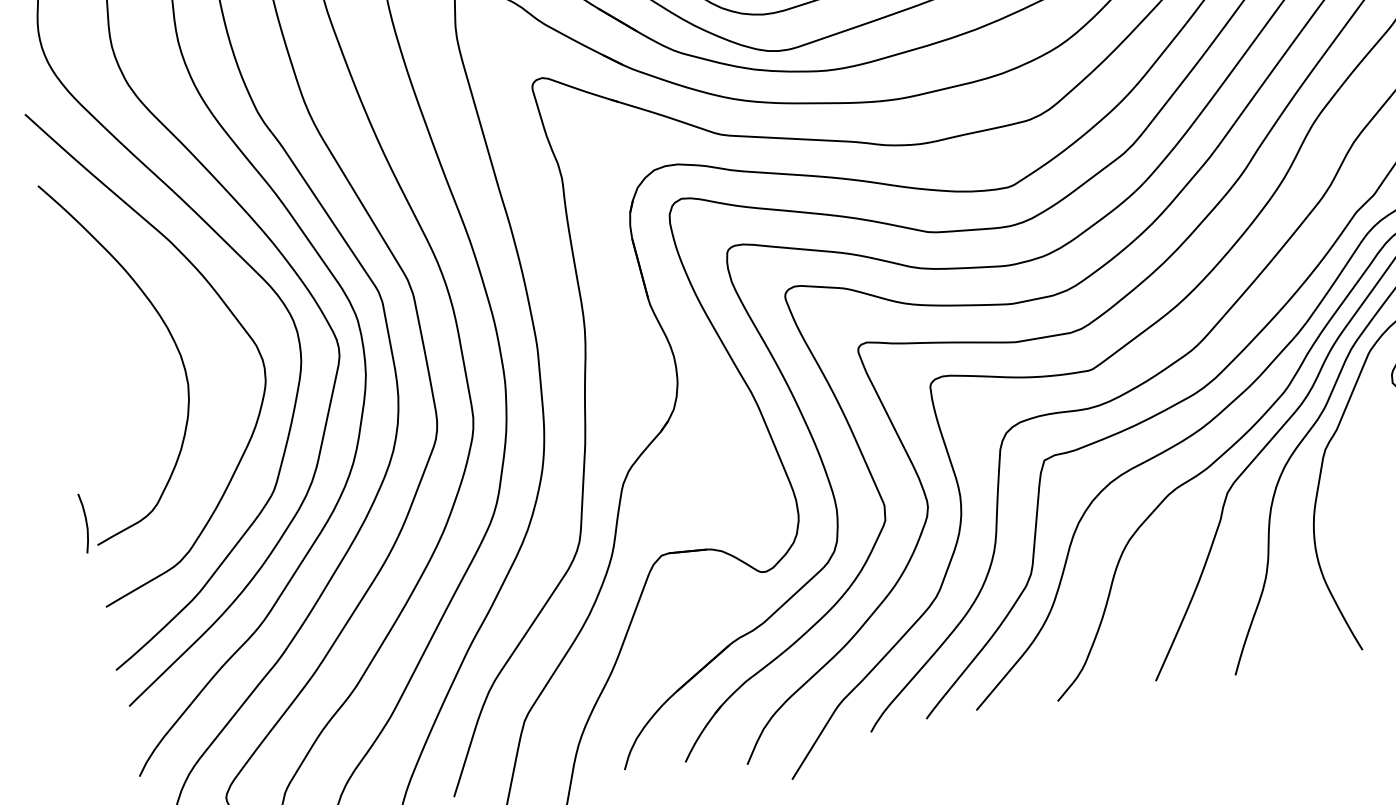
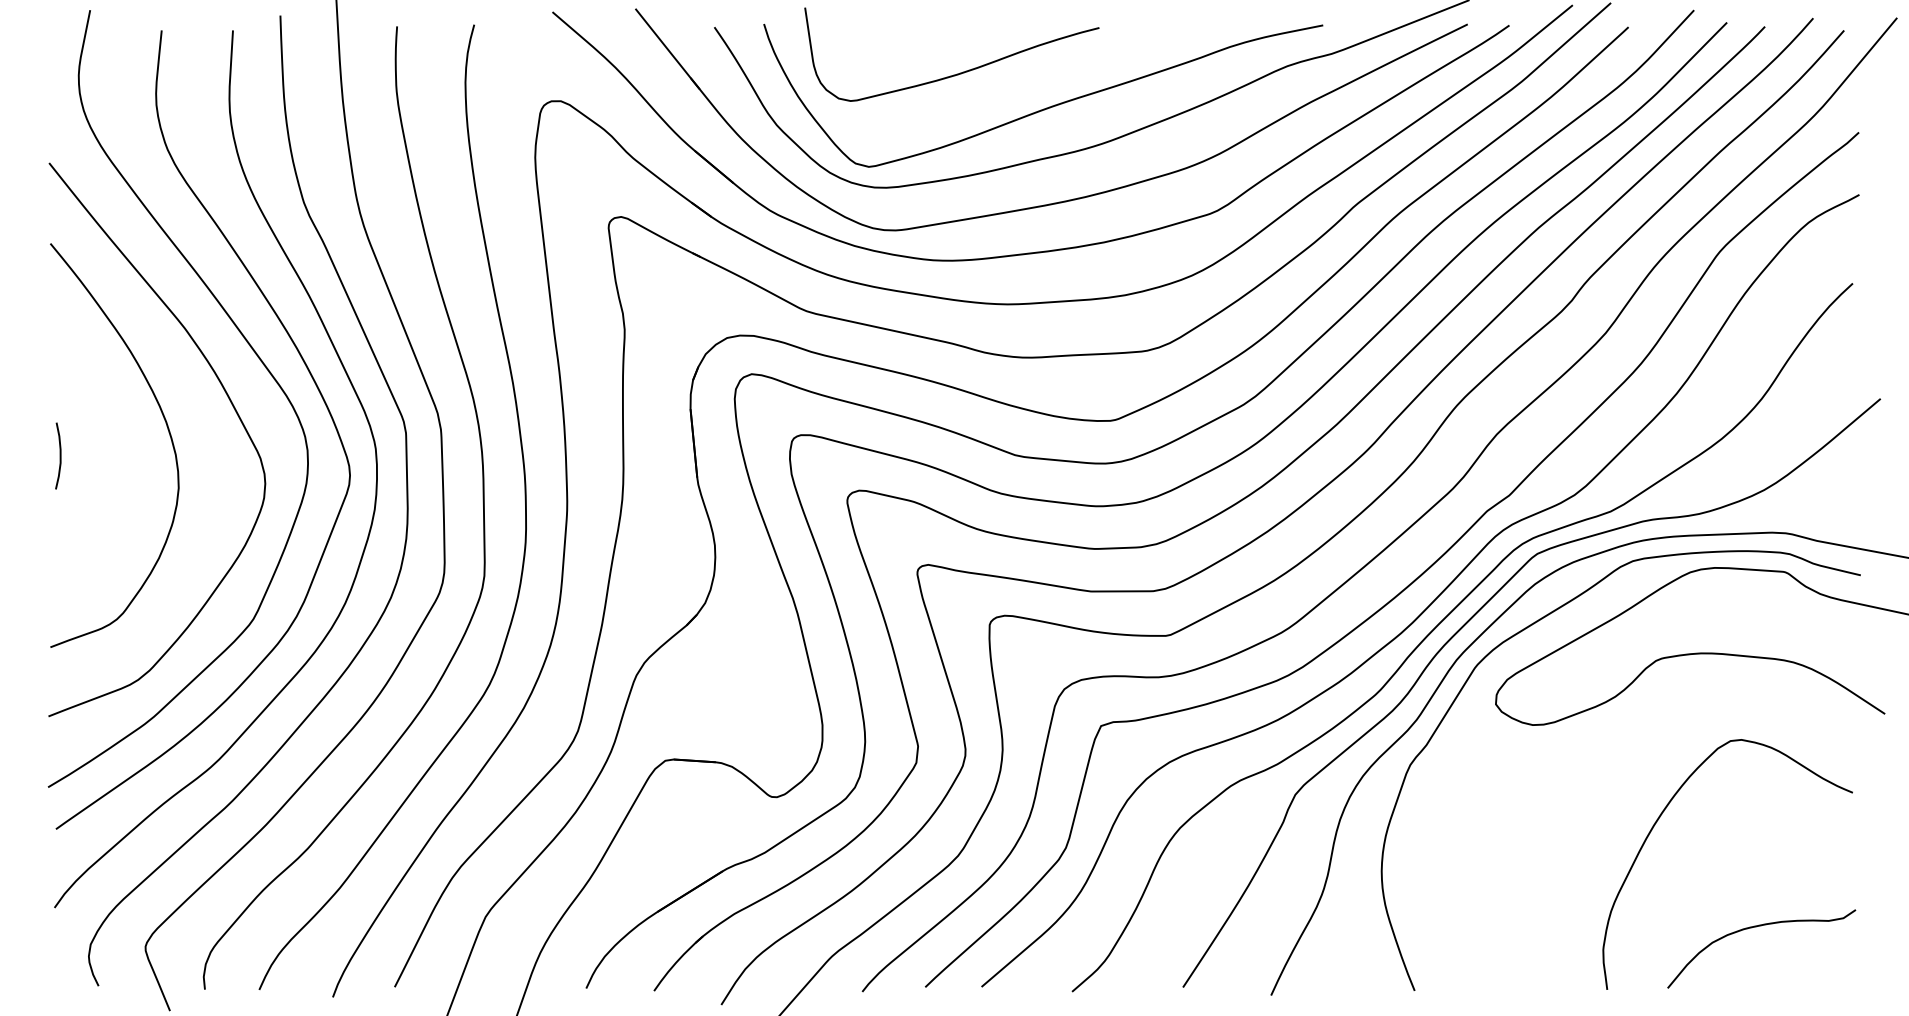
curve: (85, 522) -> (59, 455), moved

